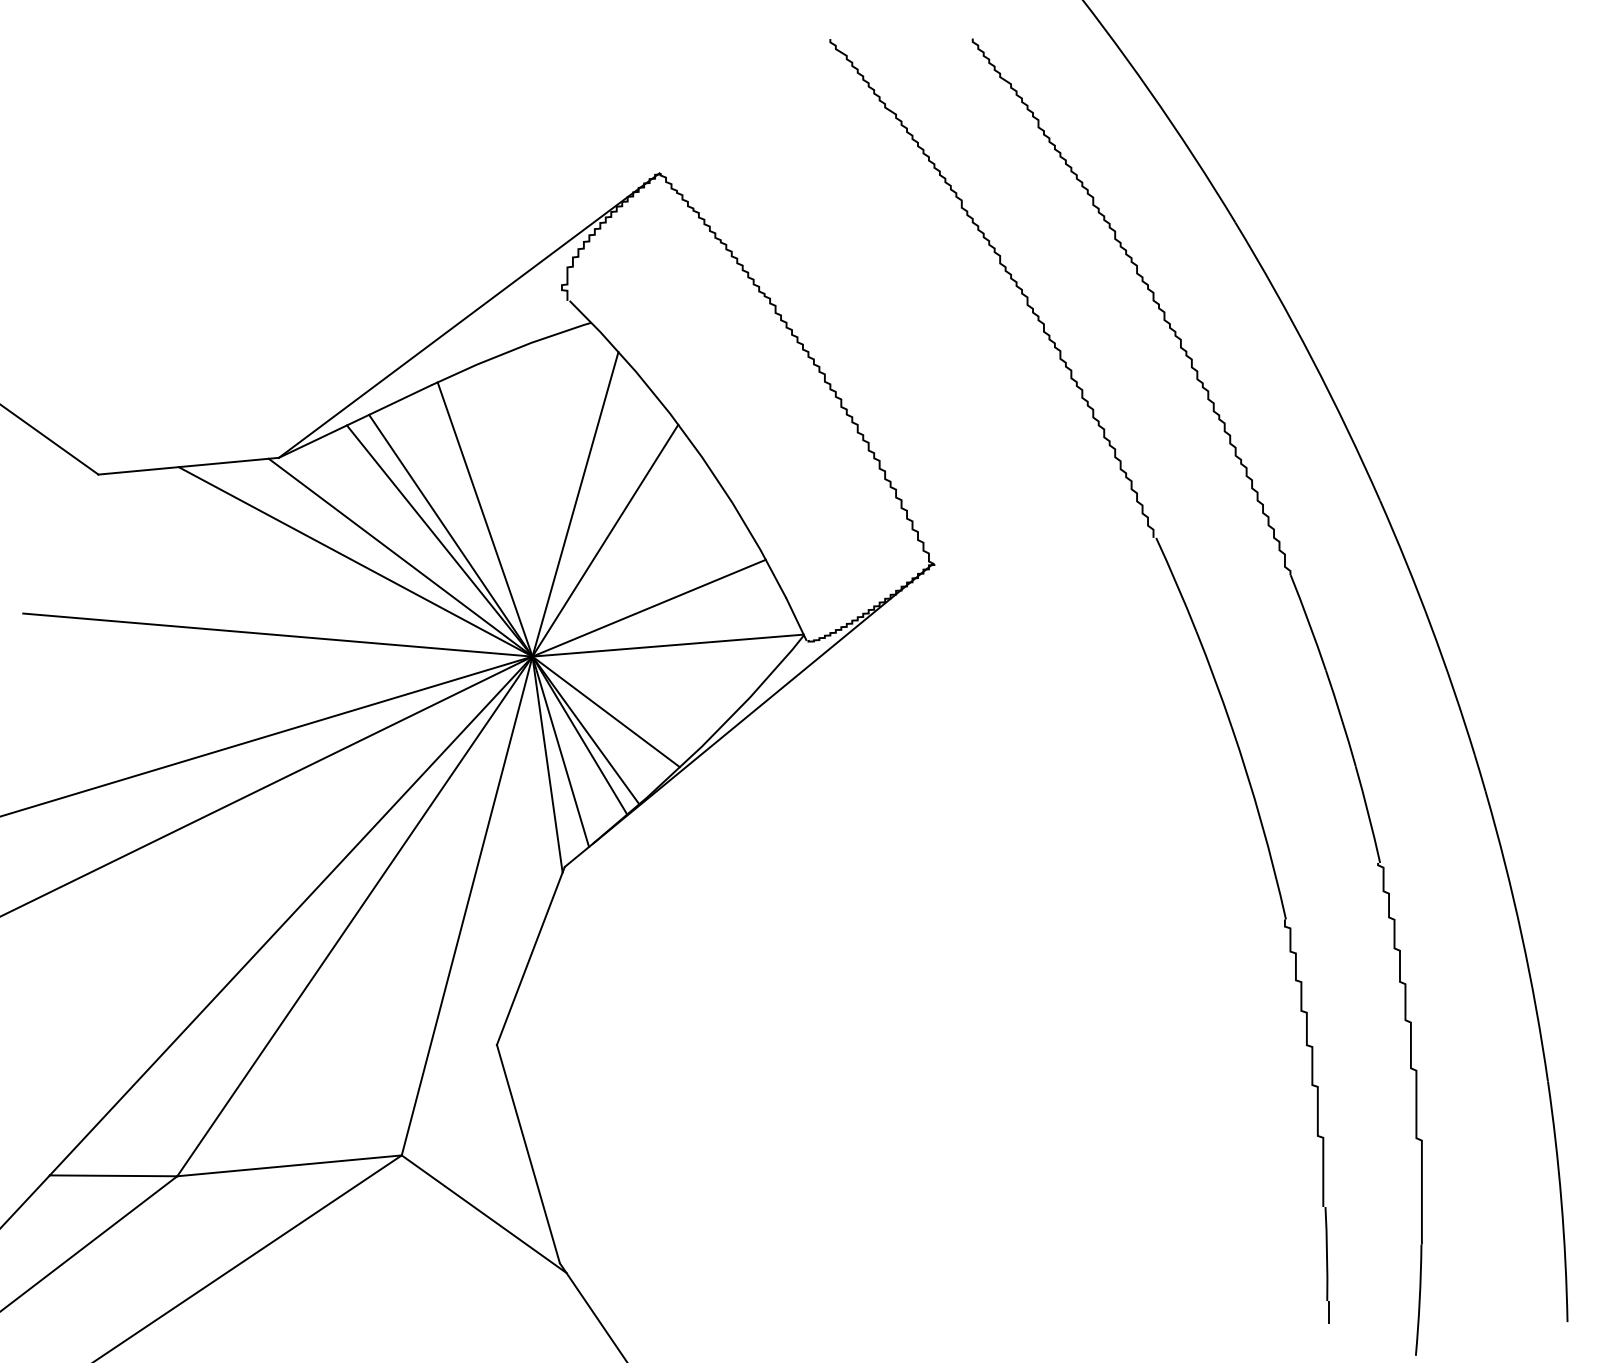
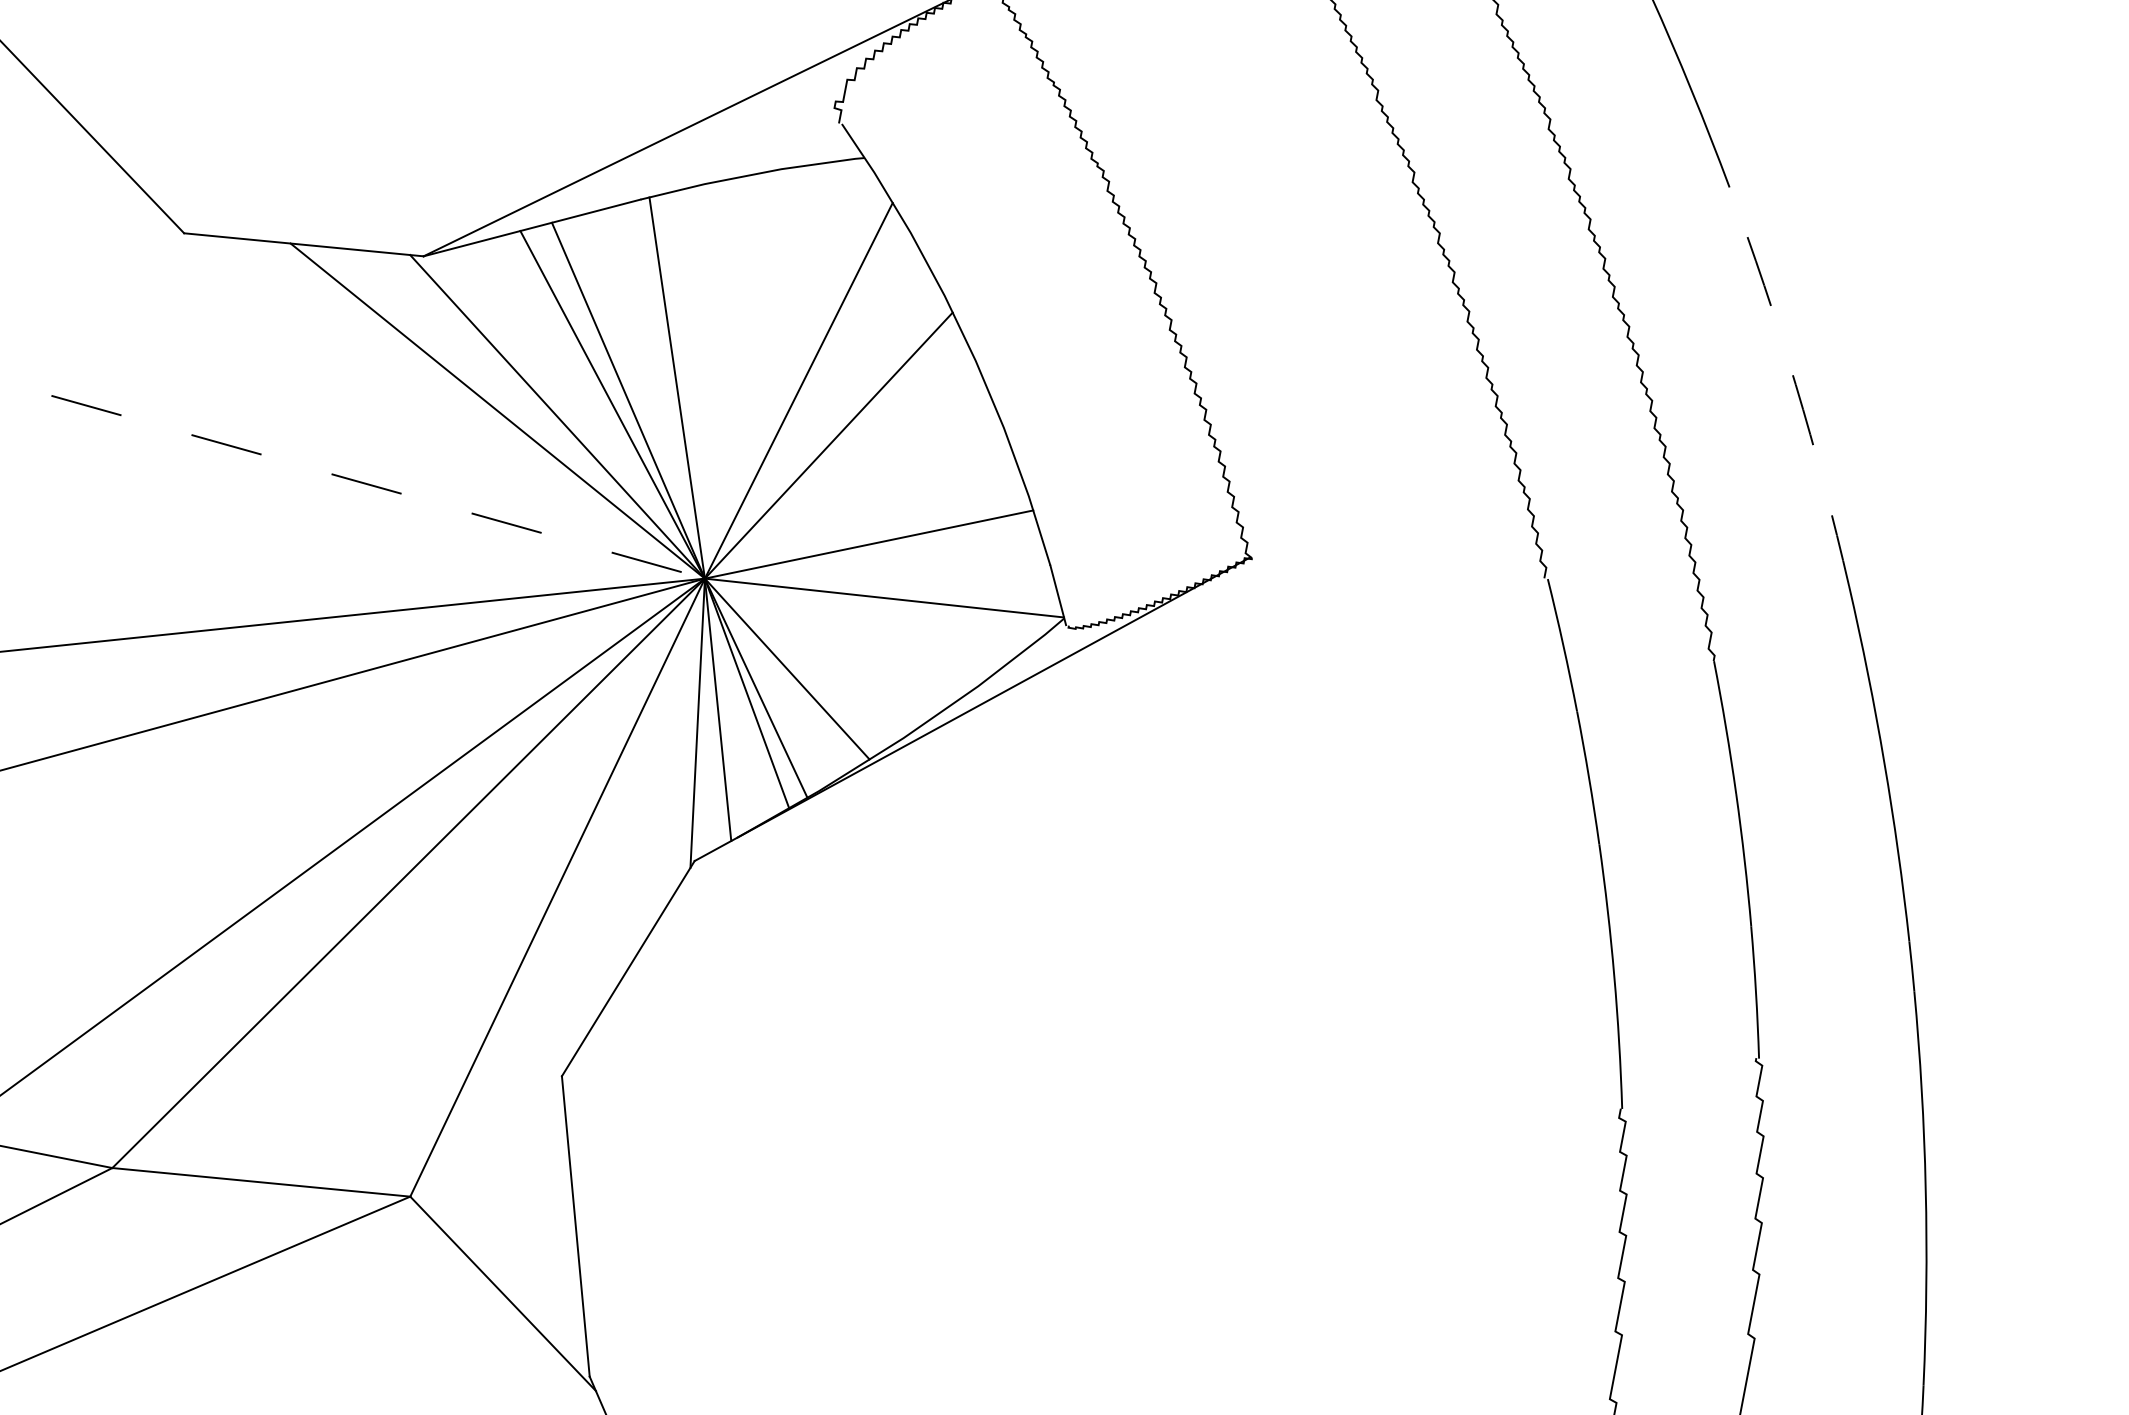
arc: (1312, 359) -> (1796, 385), solid -> dashed
line: (277, 635) -> (377, 487), solid -> dashed

